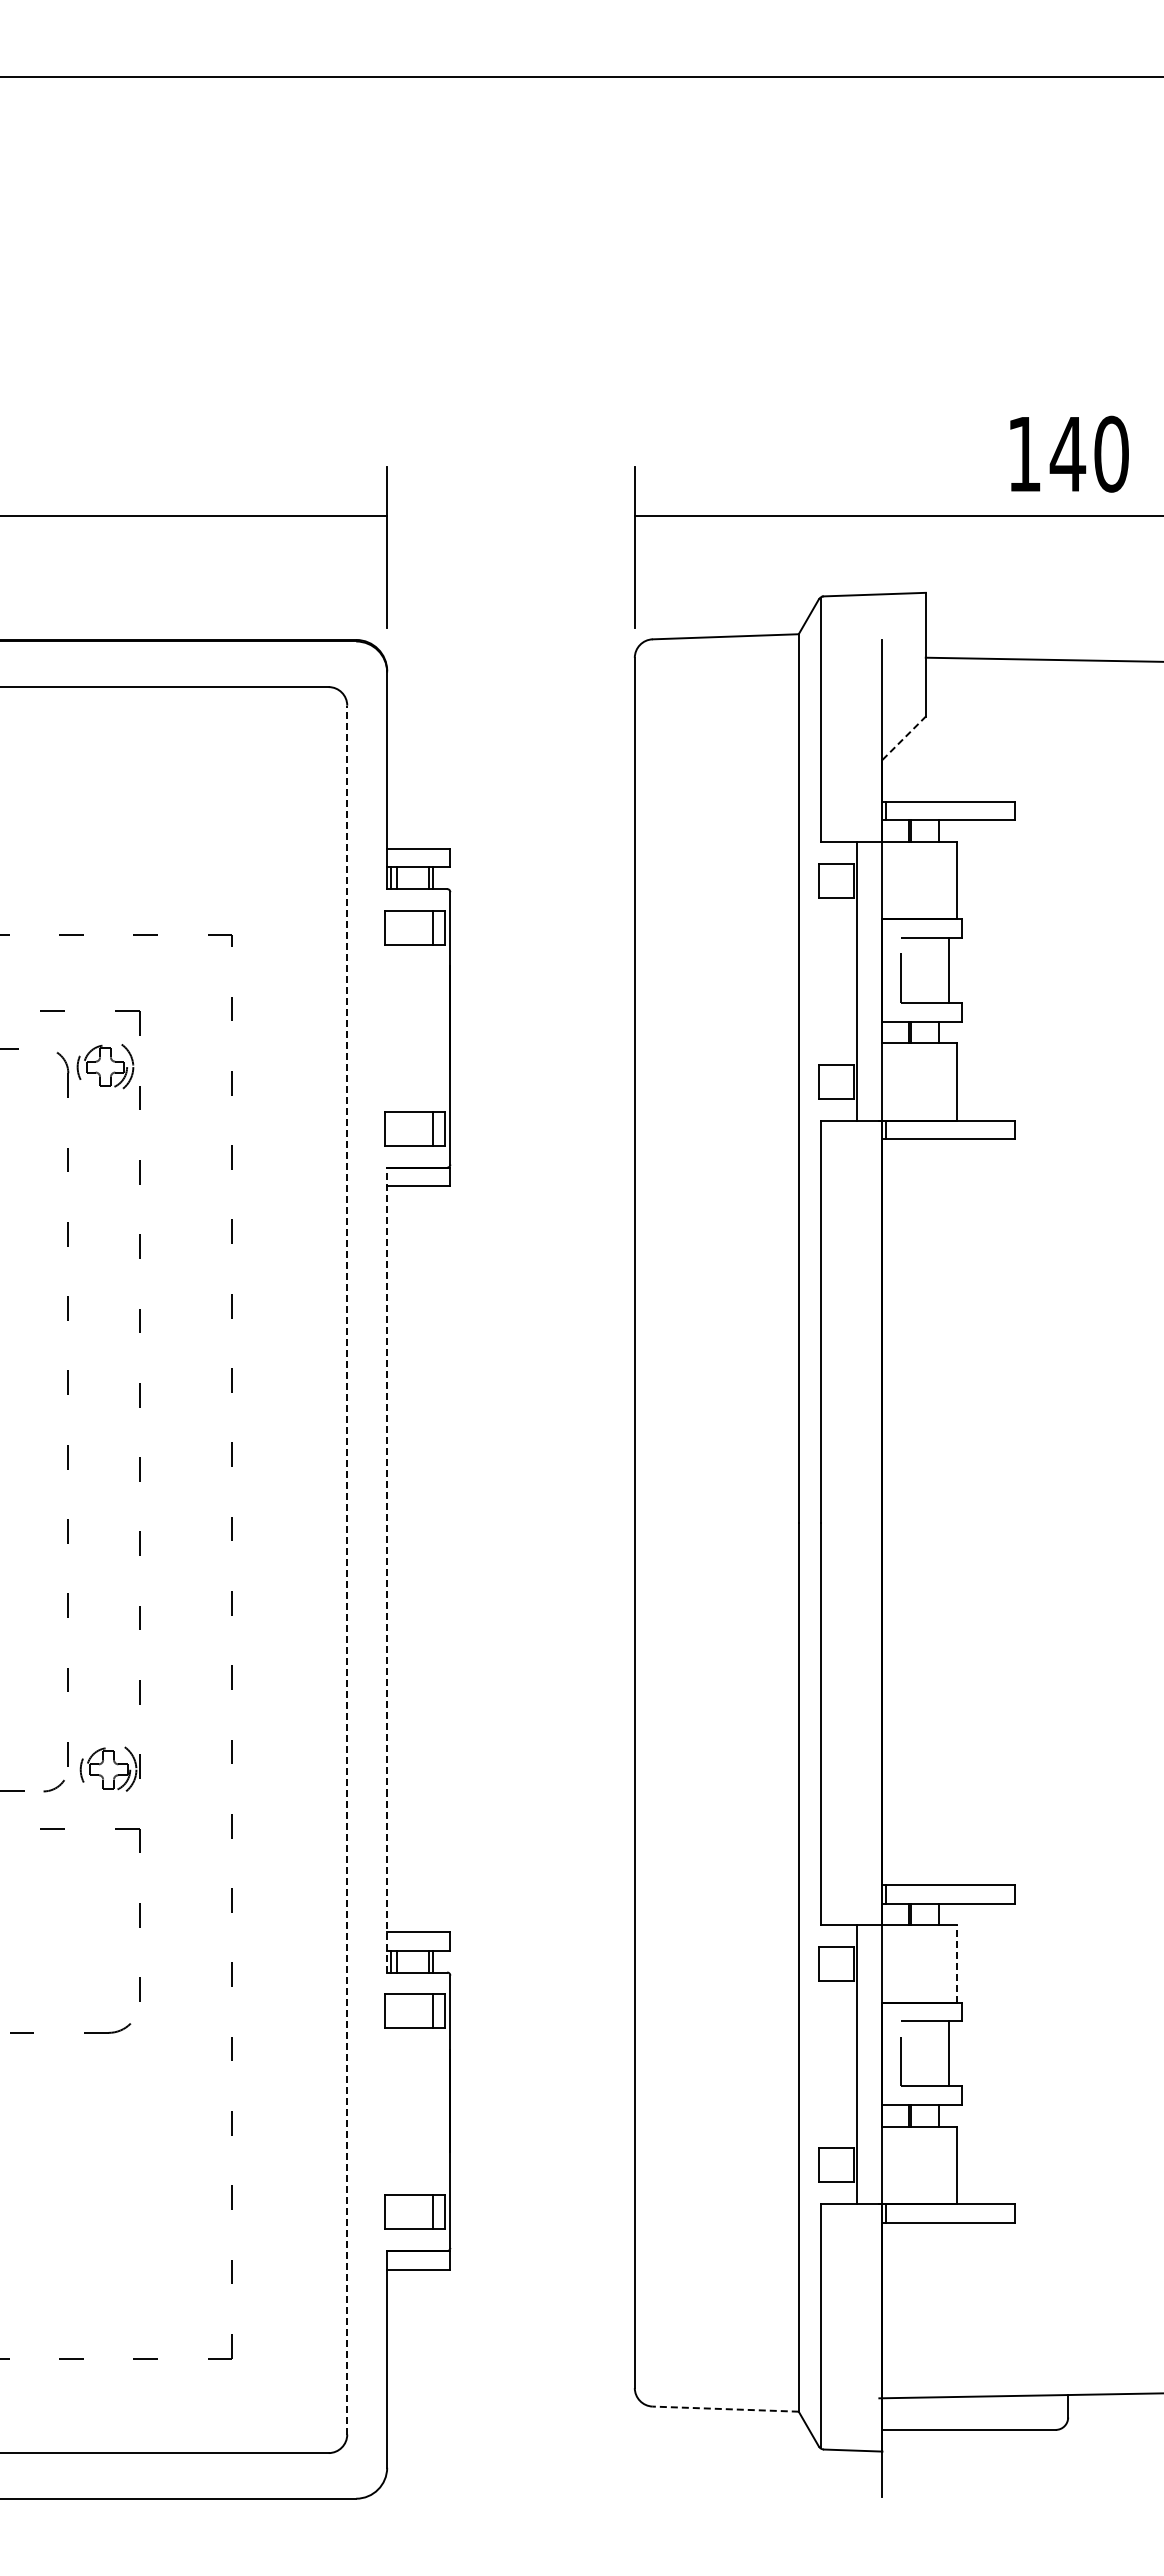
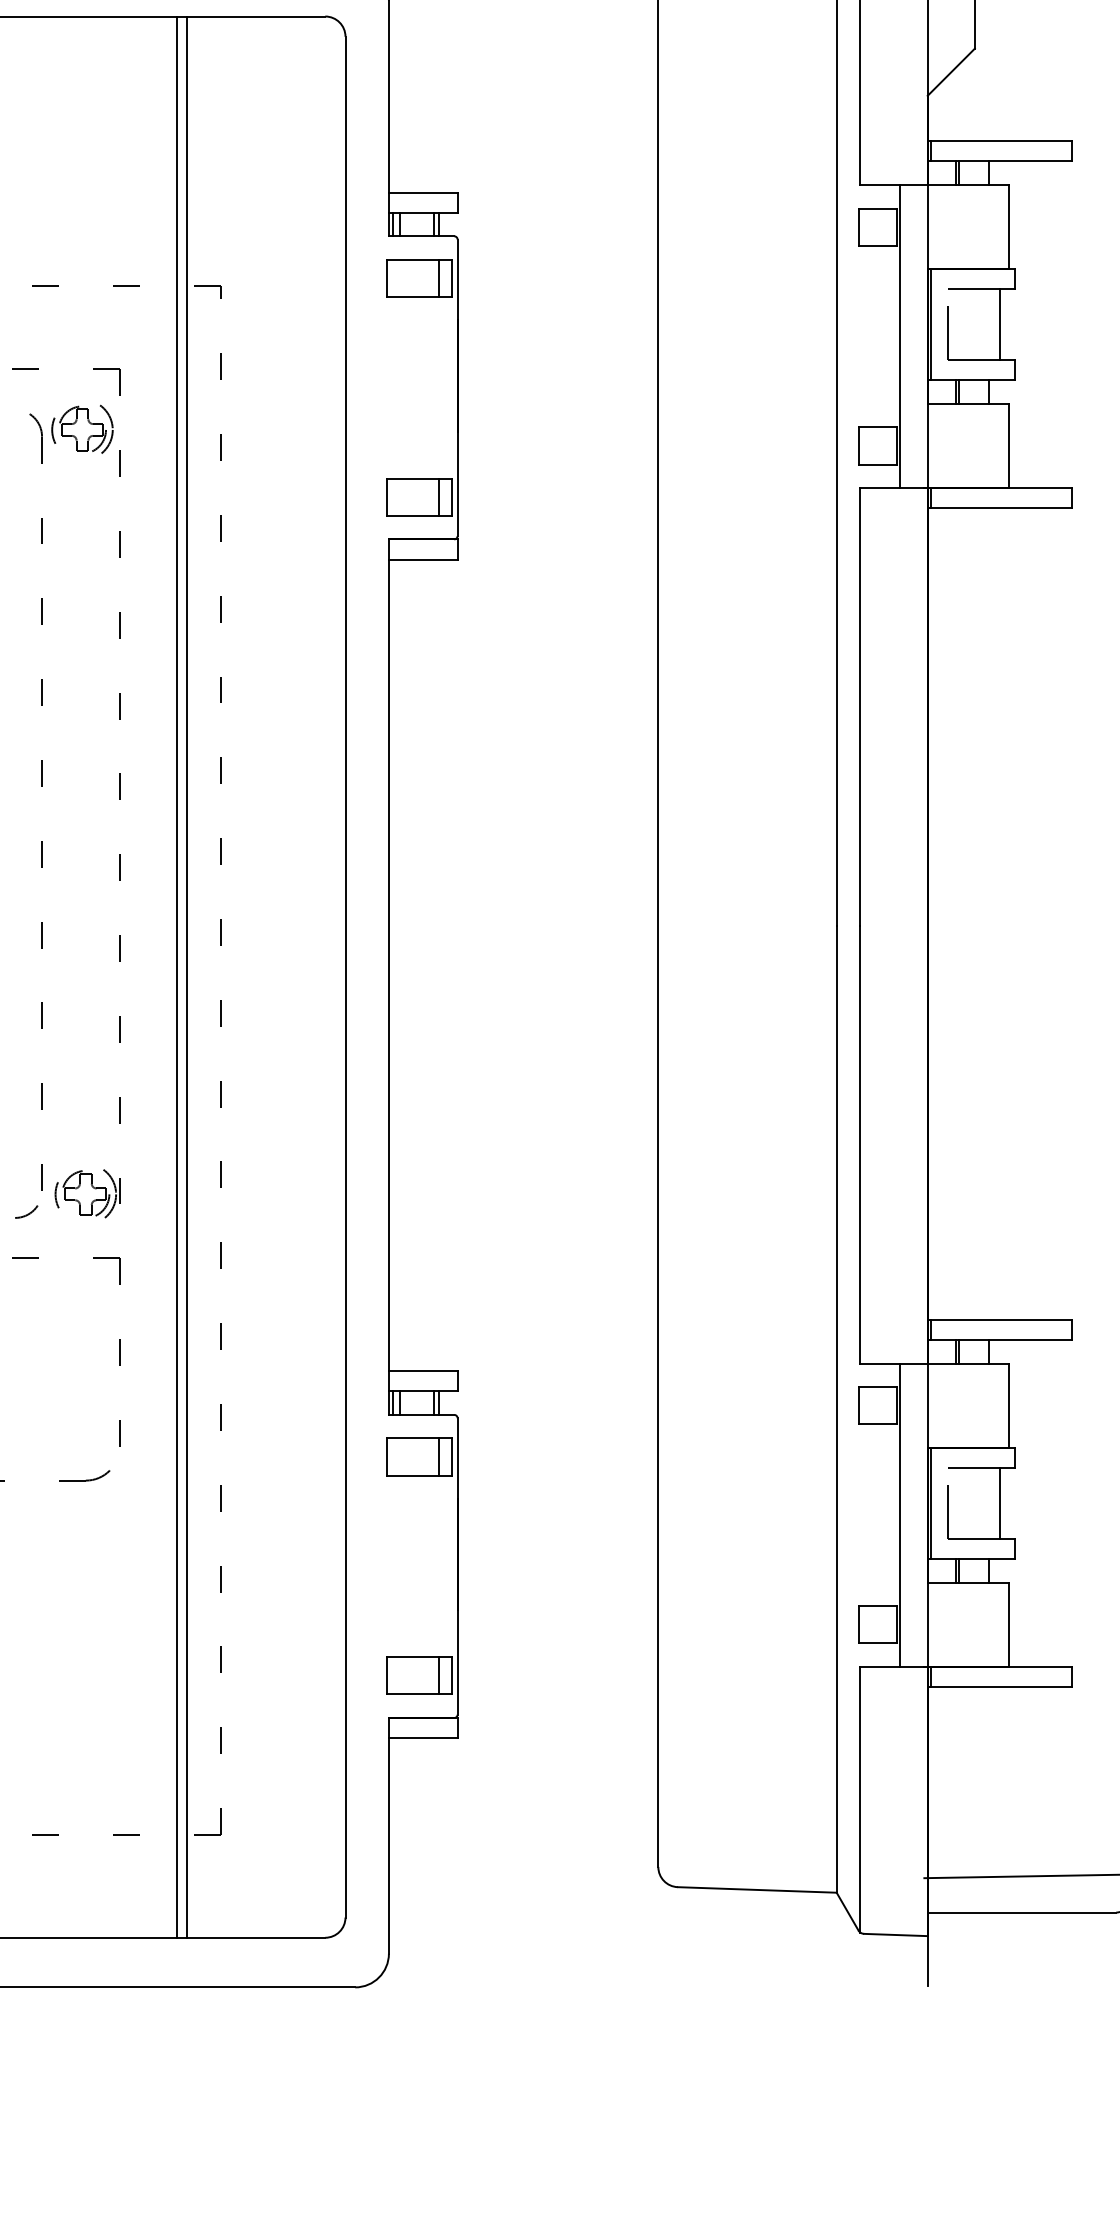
line: (904, 738) -> (951, 72), dashed -> solid
line: (885, 970) -> (931, 324), added
line: (347, 1569) -> (345, 976), dashed -> solid
line: (387, 1569) -> (389, 976), dashed -> solid
line: (192, 1570) -> (177, 977), added
line: (201, 1570) -> (186, 977), added
line: (957, 1964) -> (1009, 1406), dashed -> solid
line: (885, 2053) -> (931, 1503), added
line: (725, 2409) -> (756, 1890), dashed -> solid

